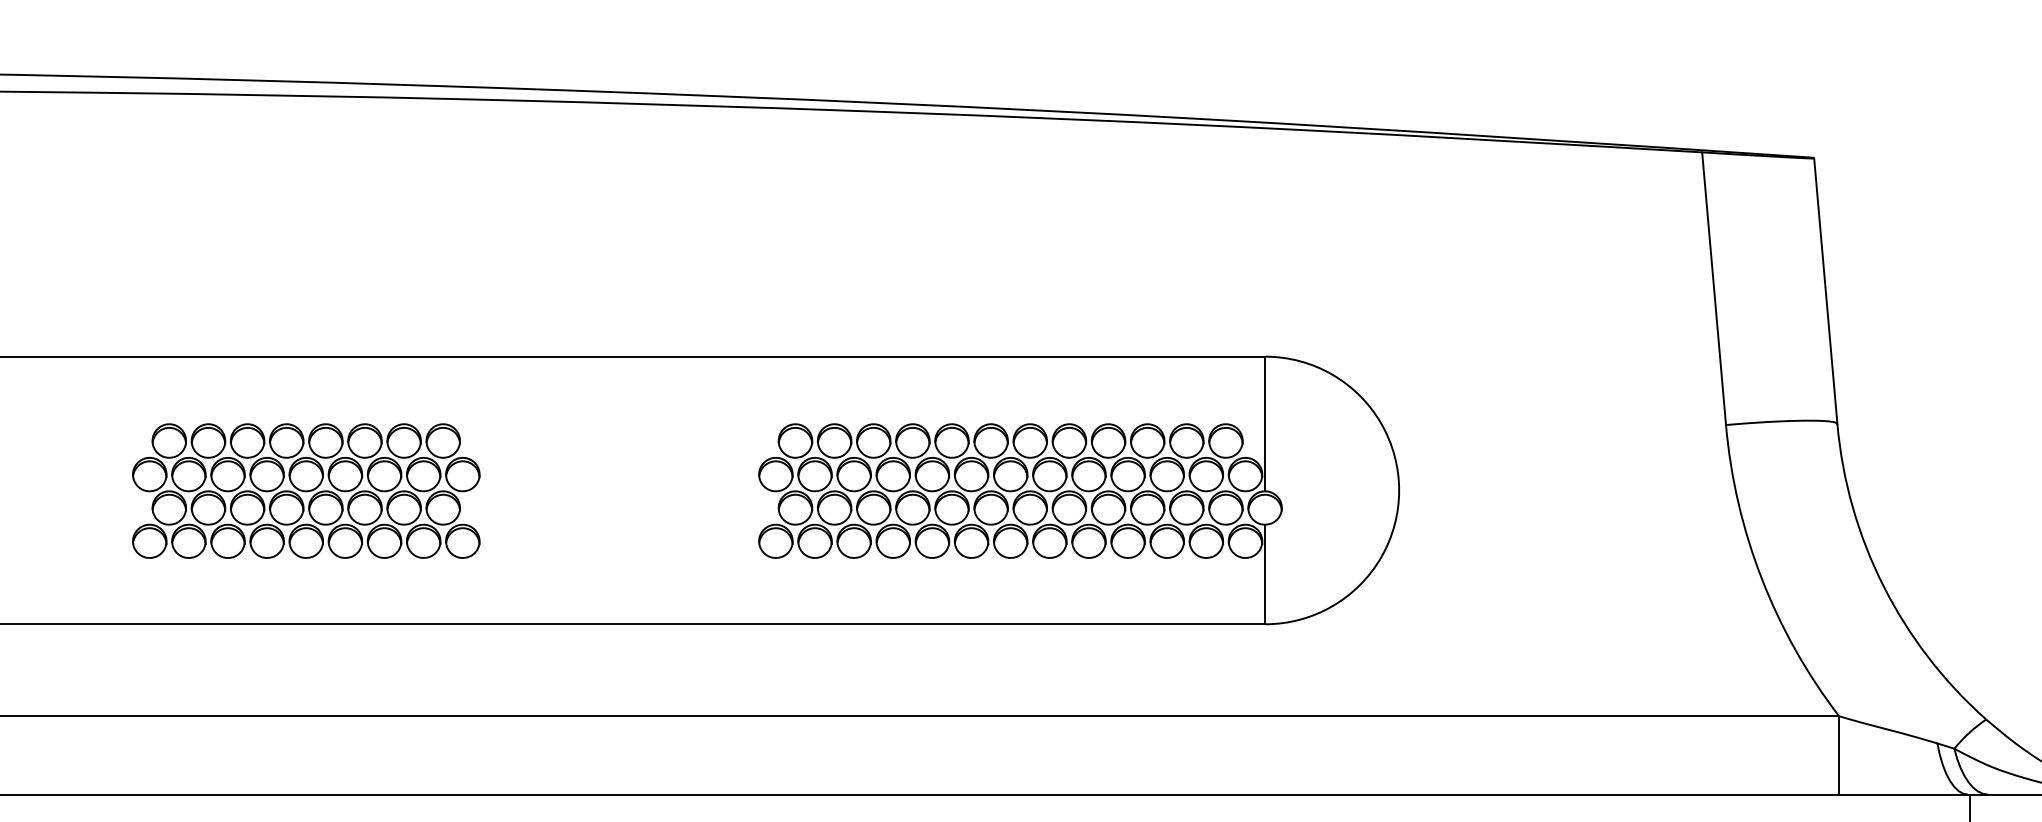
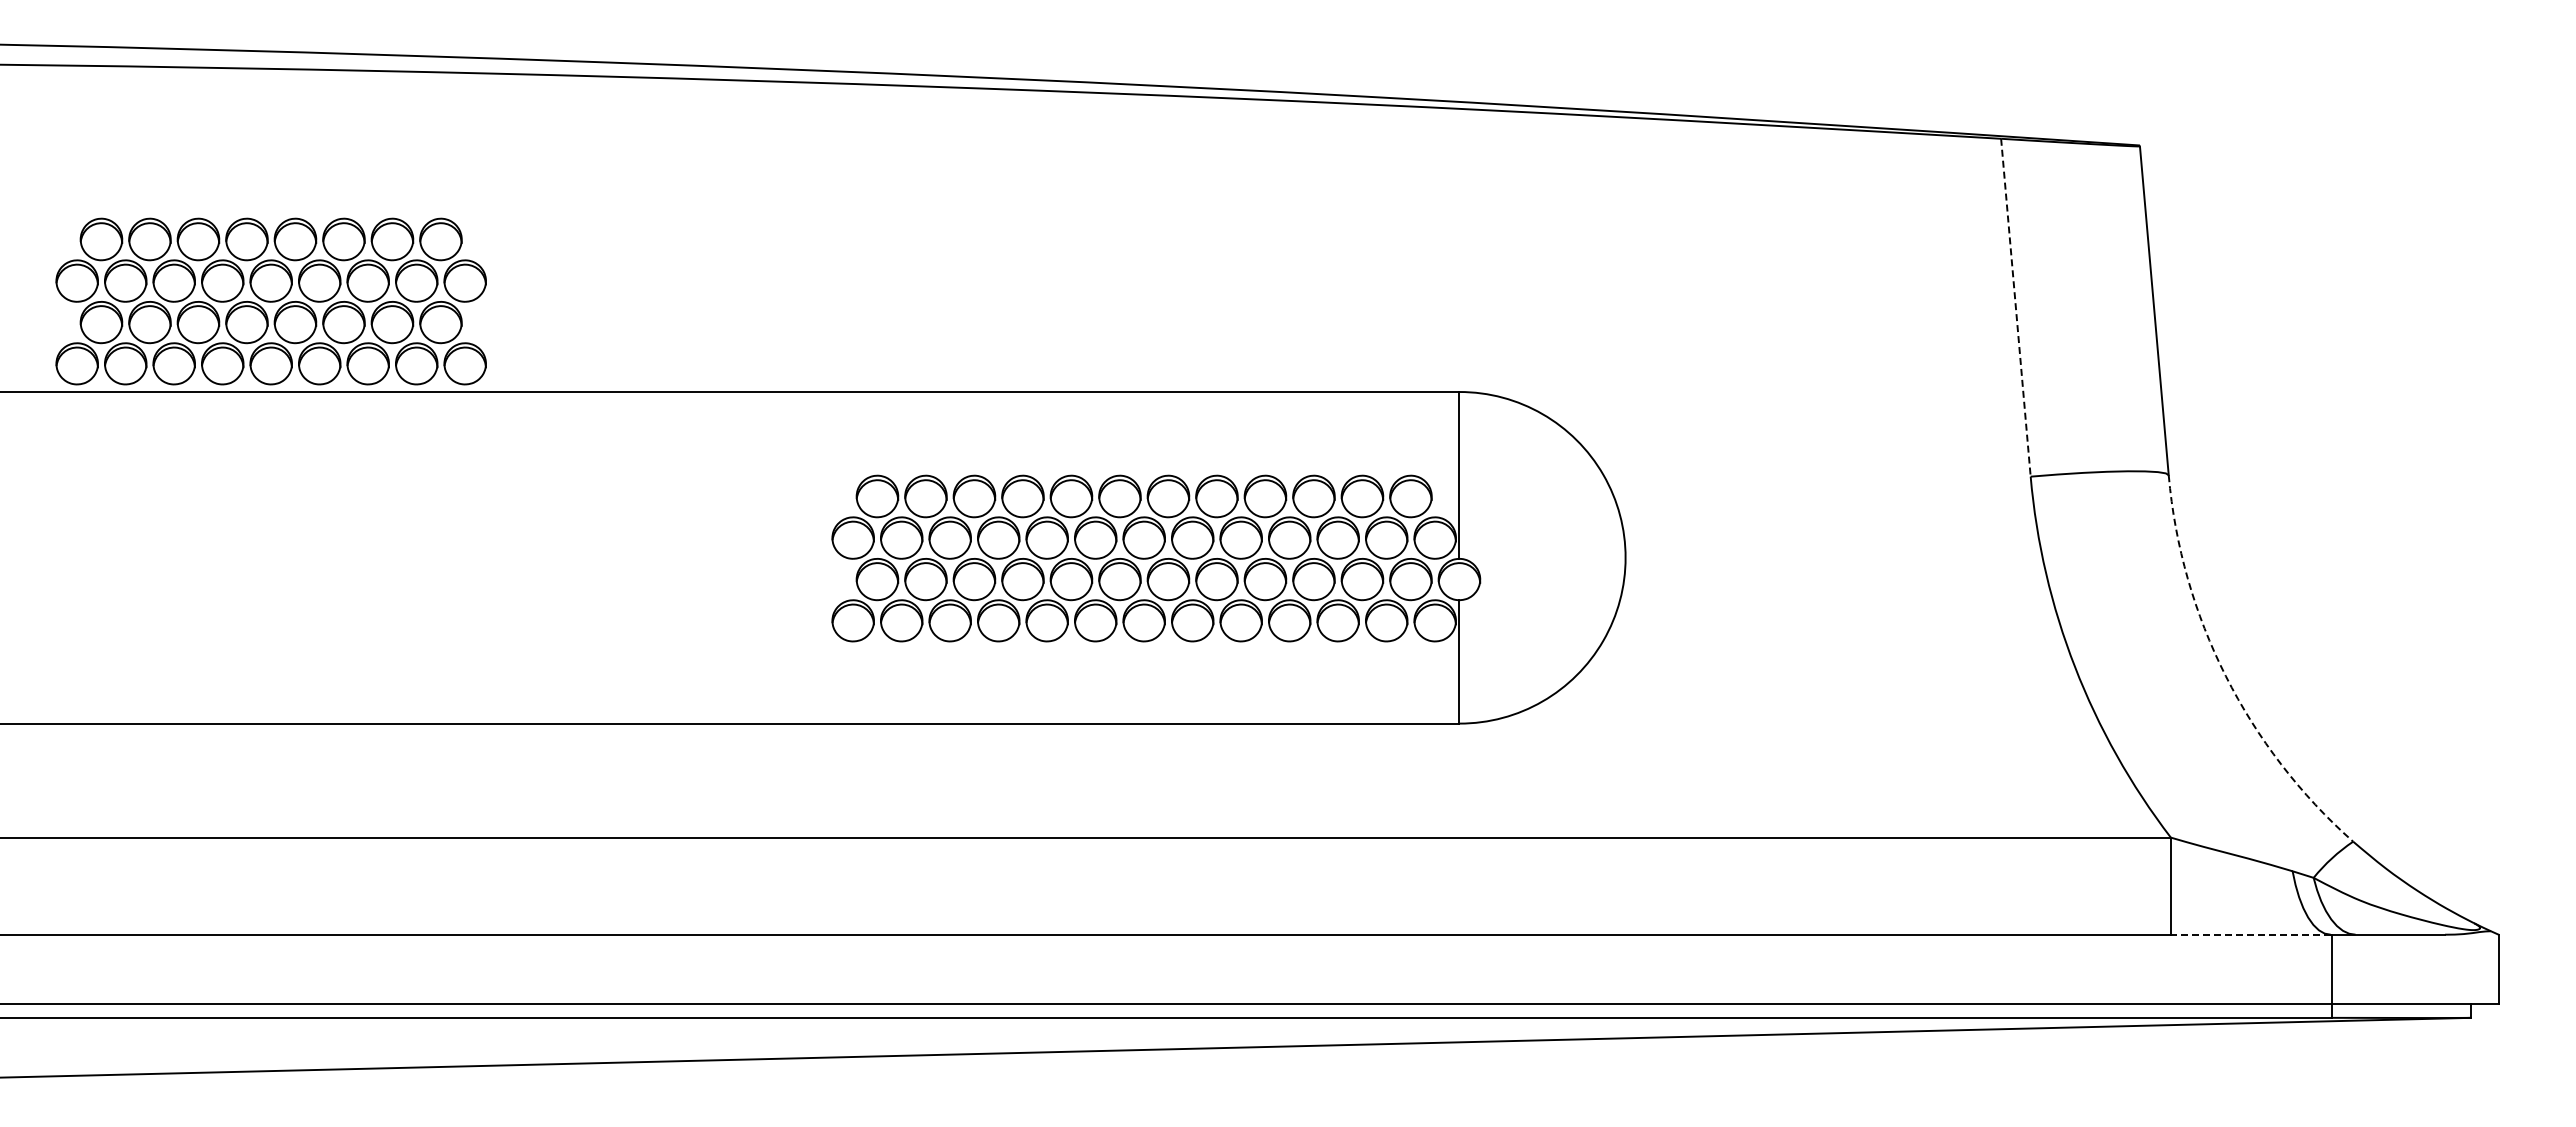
line: (1713, 288) -> (2015, 307), solid -> dashed
part: (305, 491) -> (270, 301), moved
arc: (1883, 586) -> (2225, 676), solid -> dashed
line: (1903, 794) -> (2250, 934), solid -> dashed

